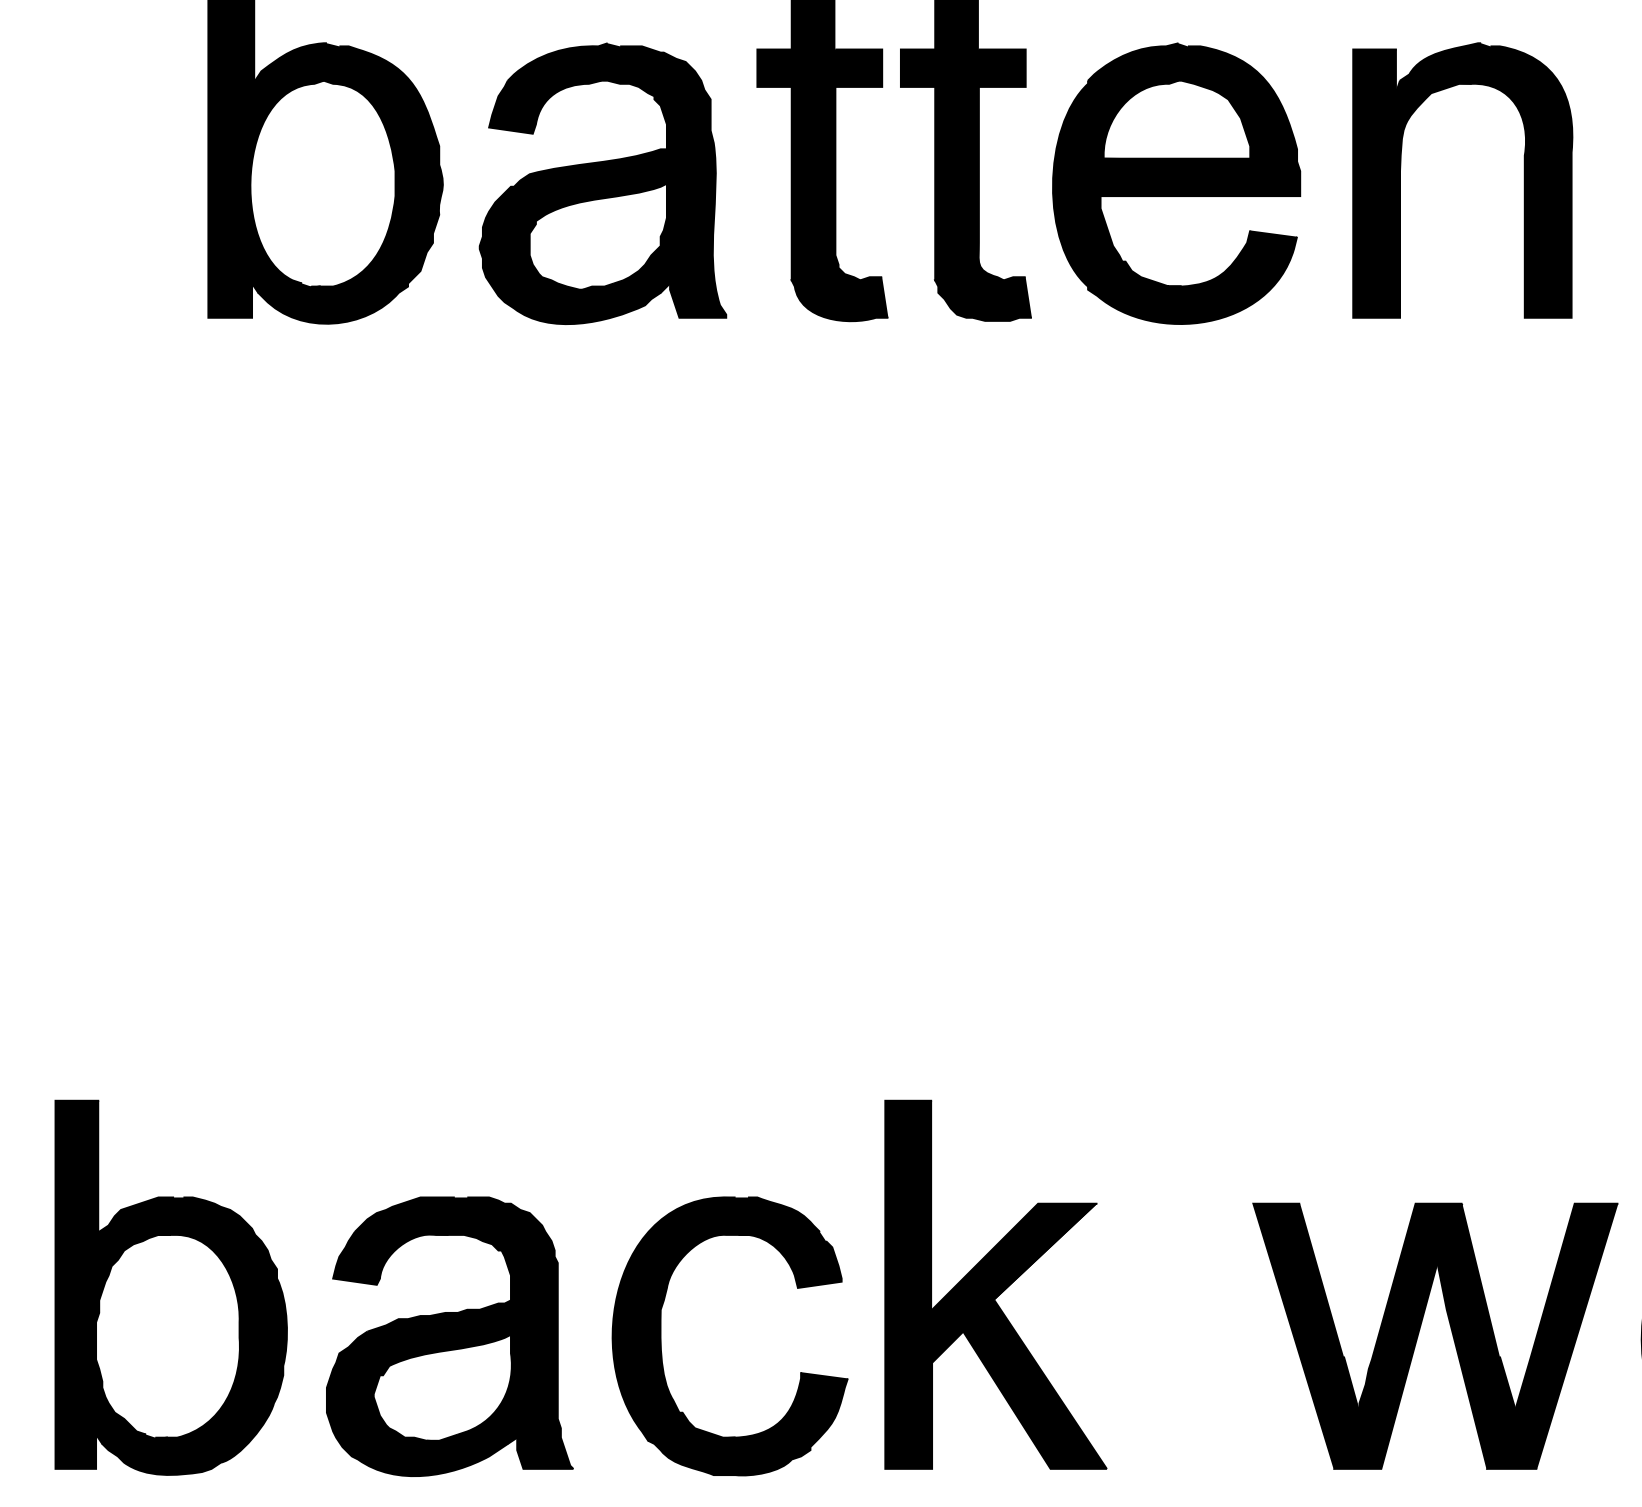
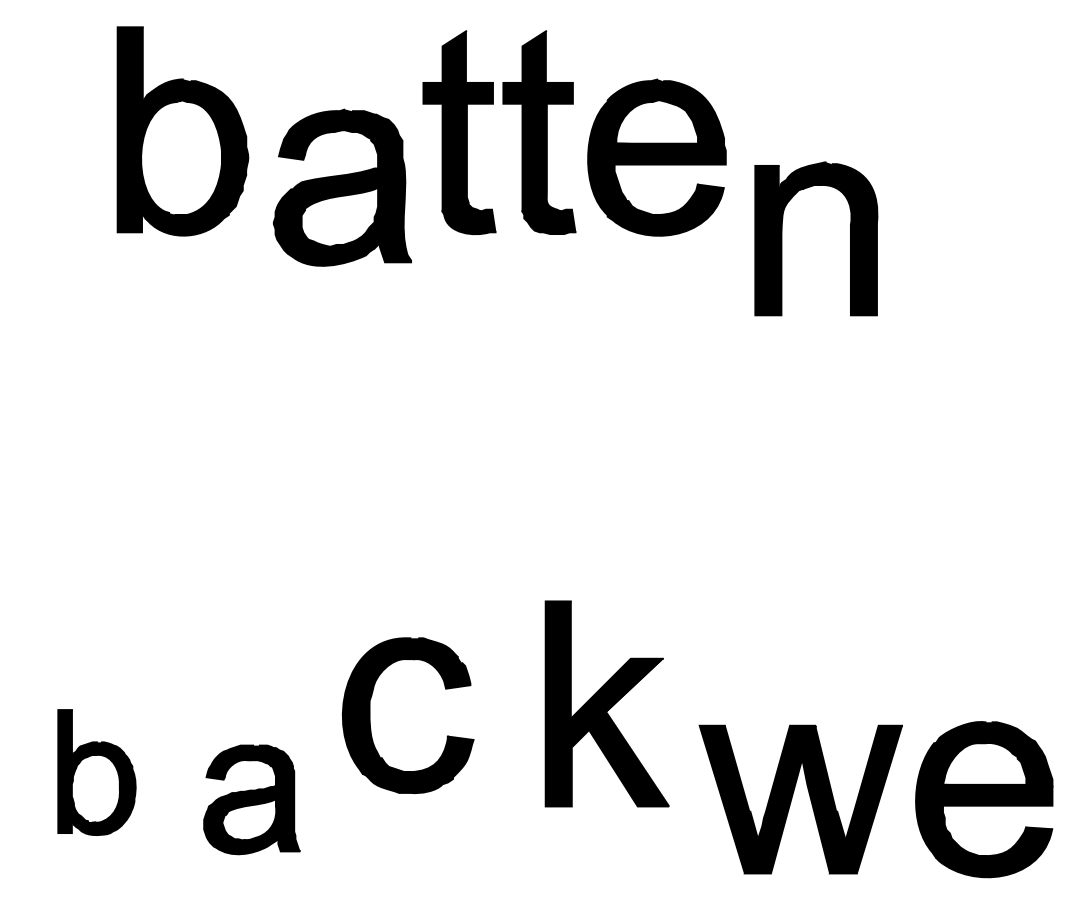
part: (1401, 179) -> (782, 238), moved
part: (603, 183) -> (342, 187), moved
part: (994, 1284) -> (606, 703), moved
part: (170, 1287) -> (96, 772), size x0.6
part: (448, 1336) -> (251, 799), size x0.7
part: (662, 1336) -> (370, 715), moved

